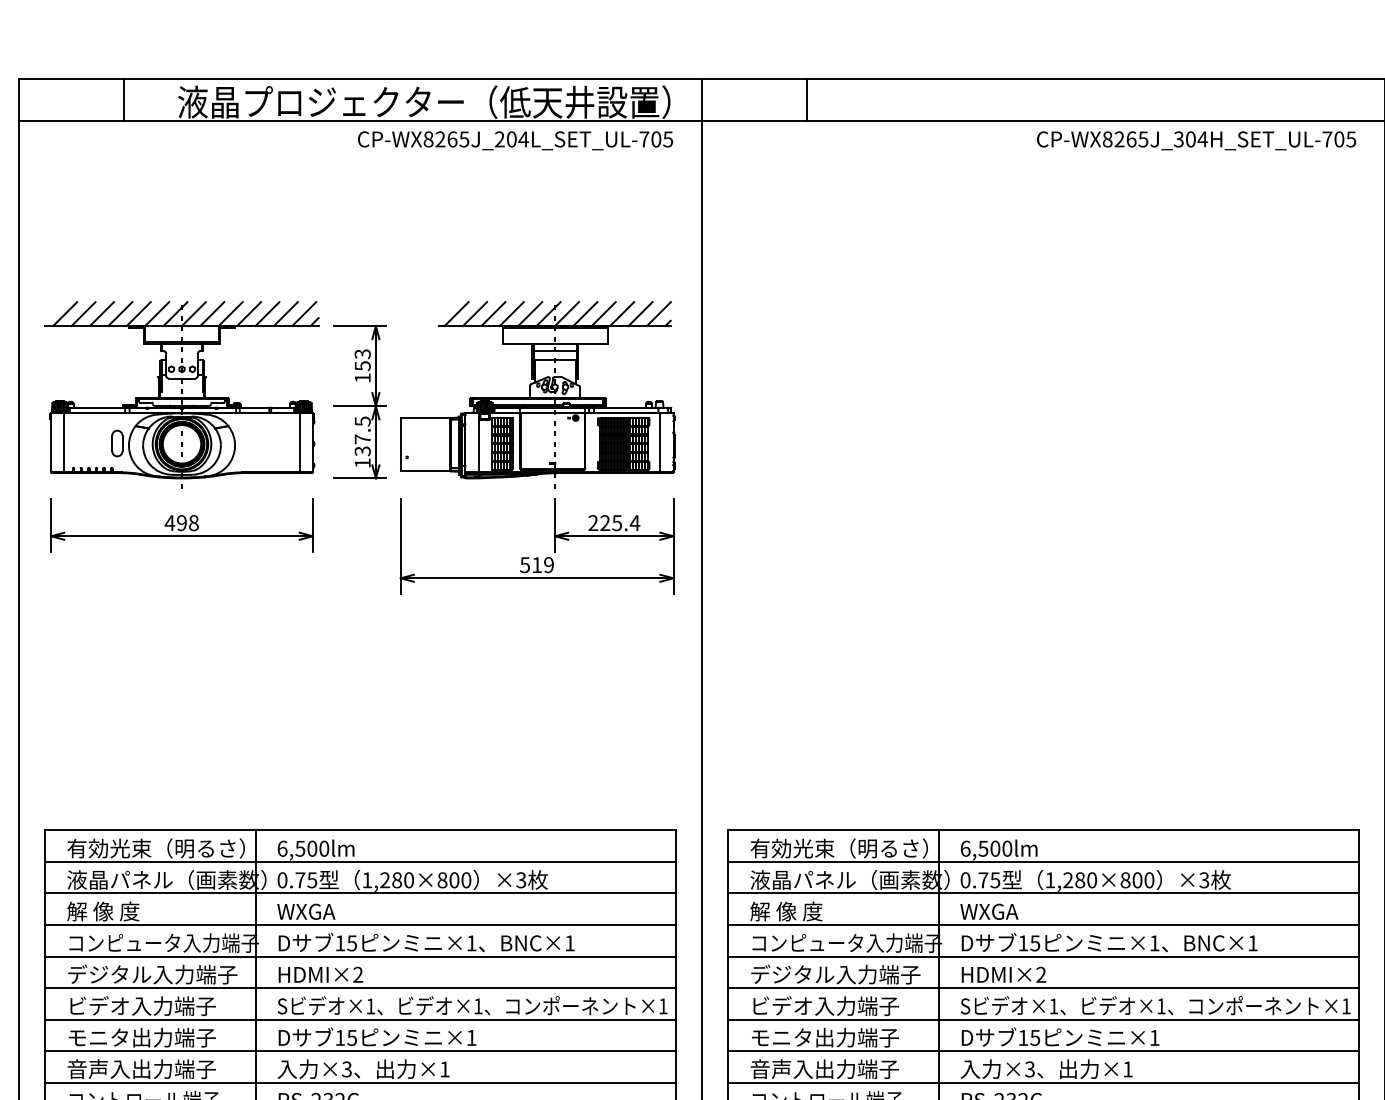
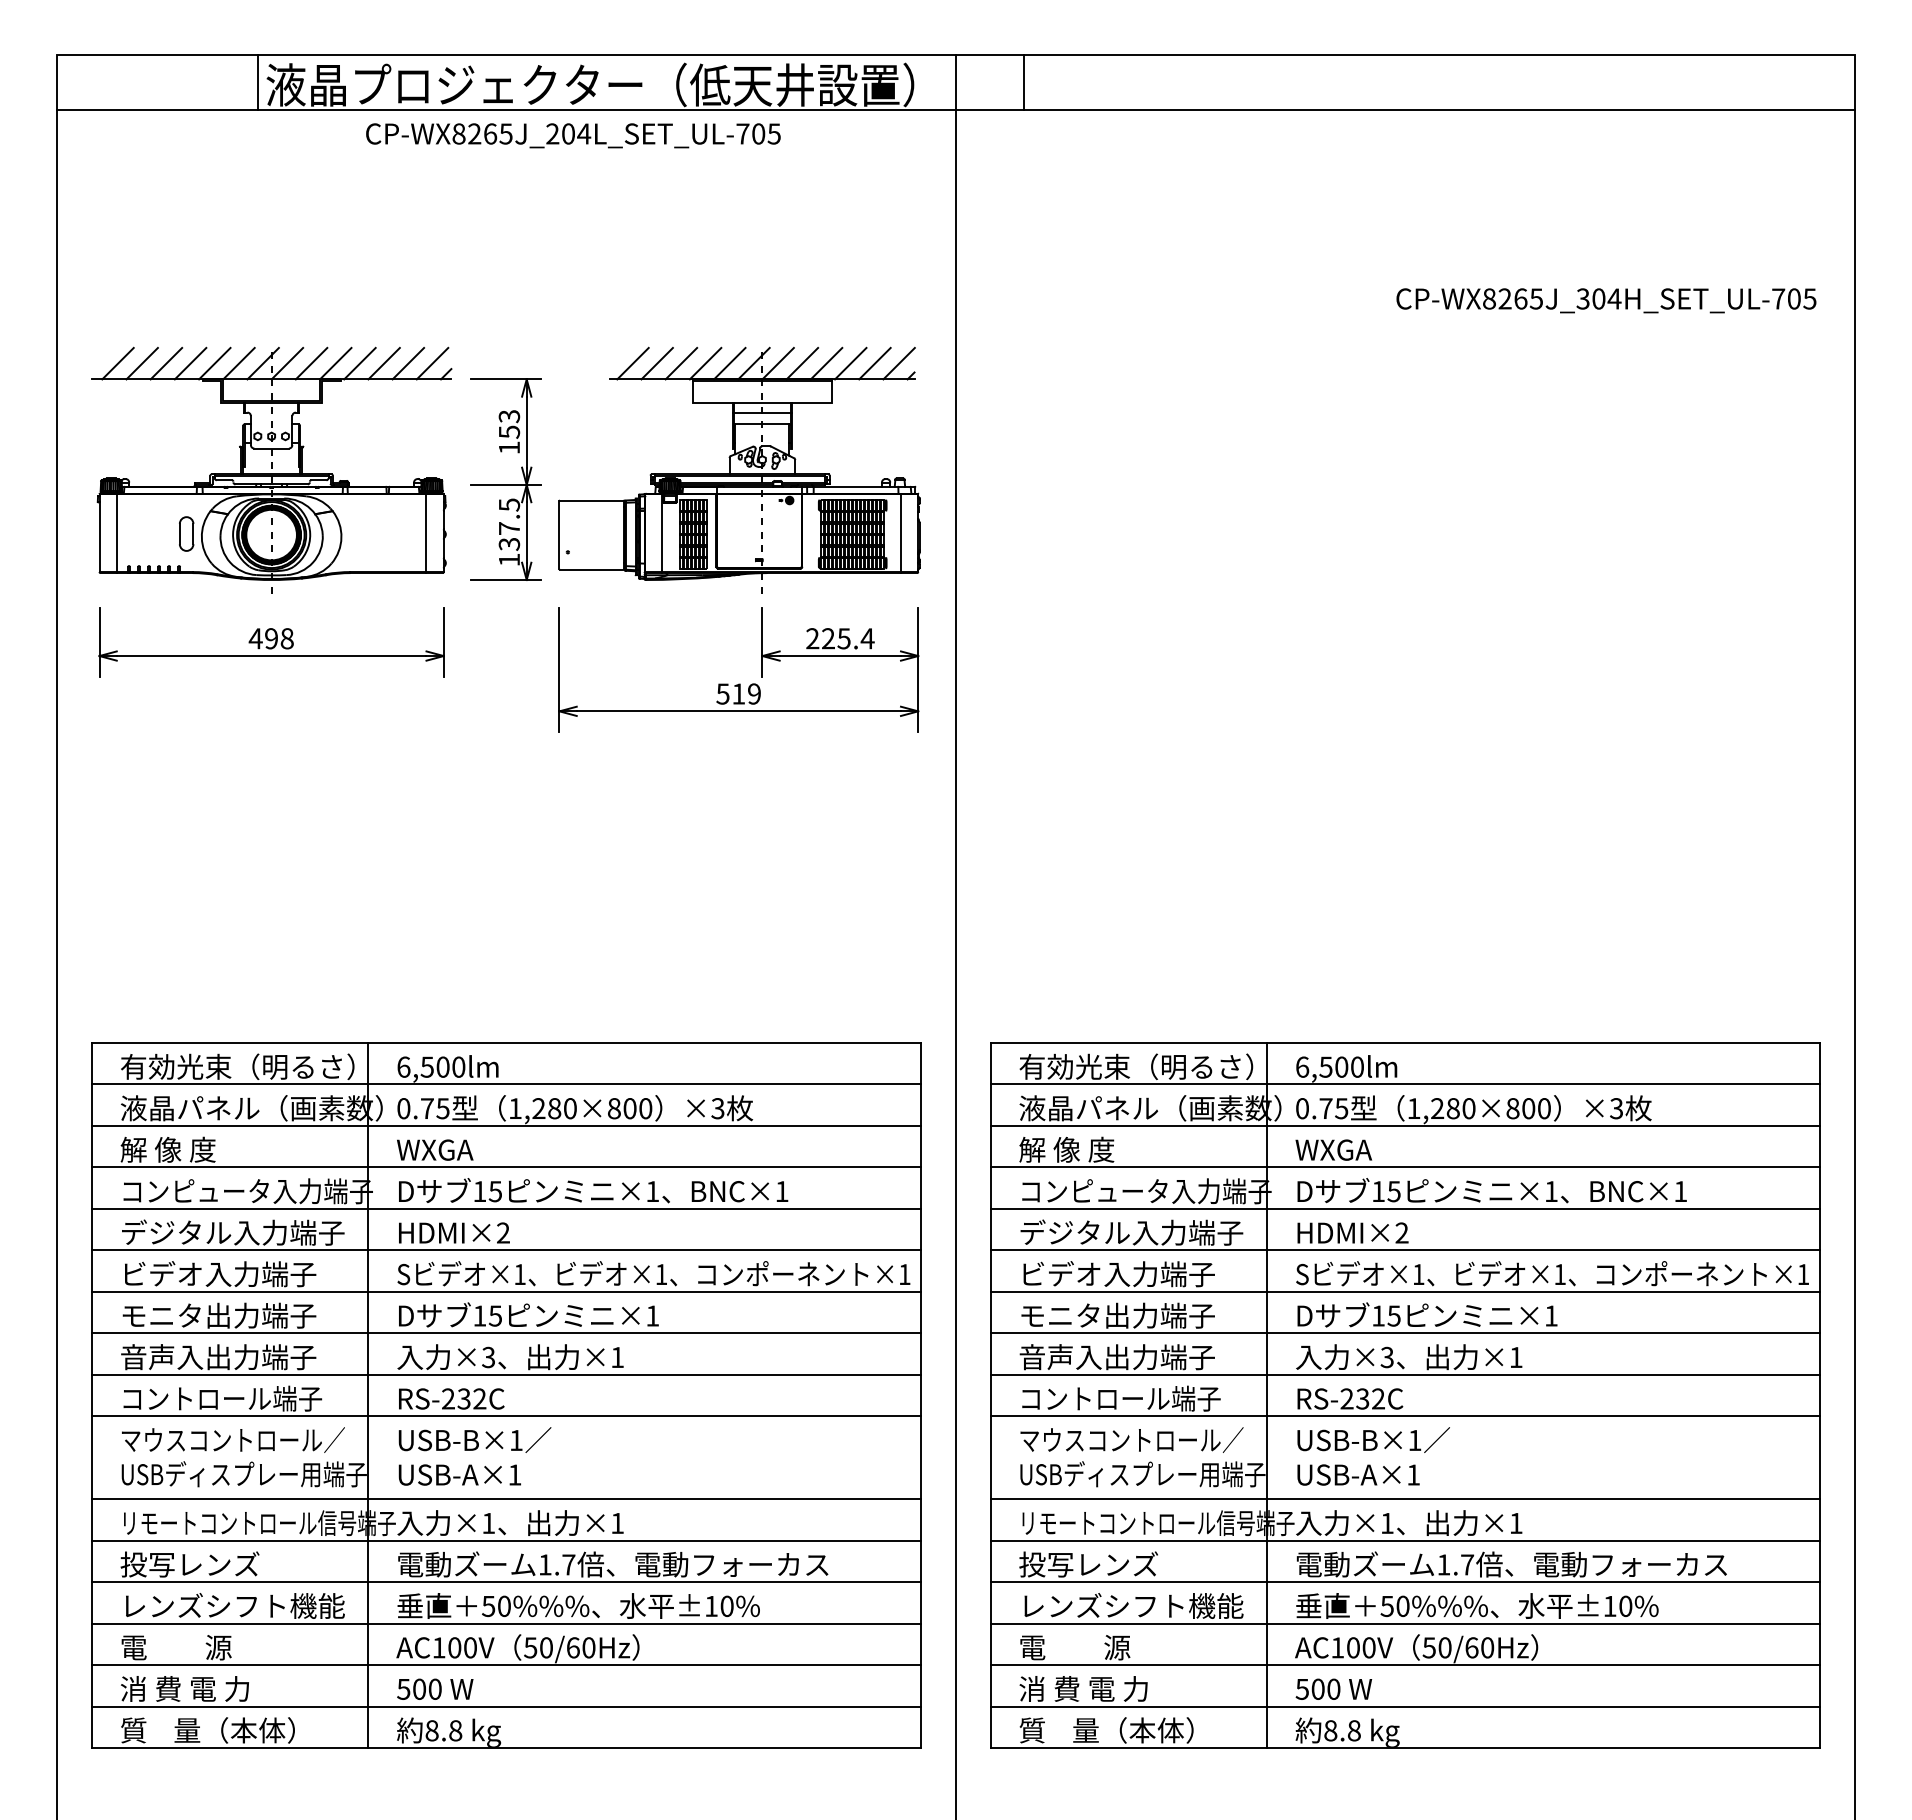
line: (124, 99) -> (257, 81), moved
line: (807, 99) -> (1024, 81), moved
text: (515, 140) -> (573, 135), moved
text: (1196, 140) -> (1606, 300), moved

